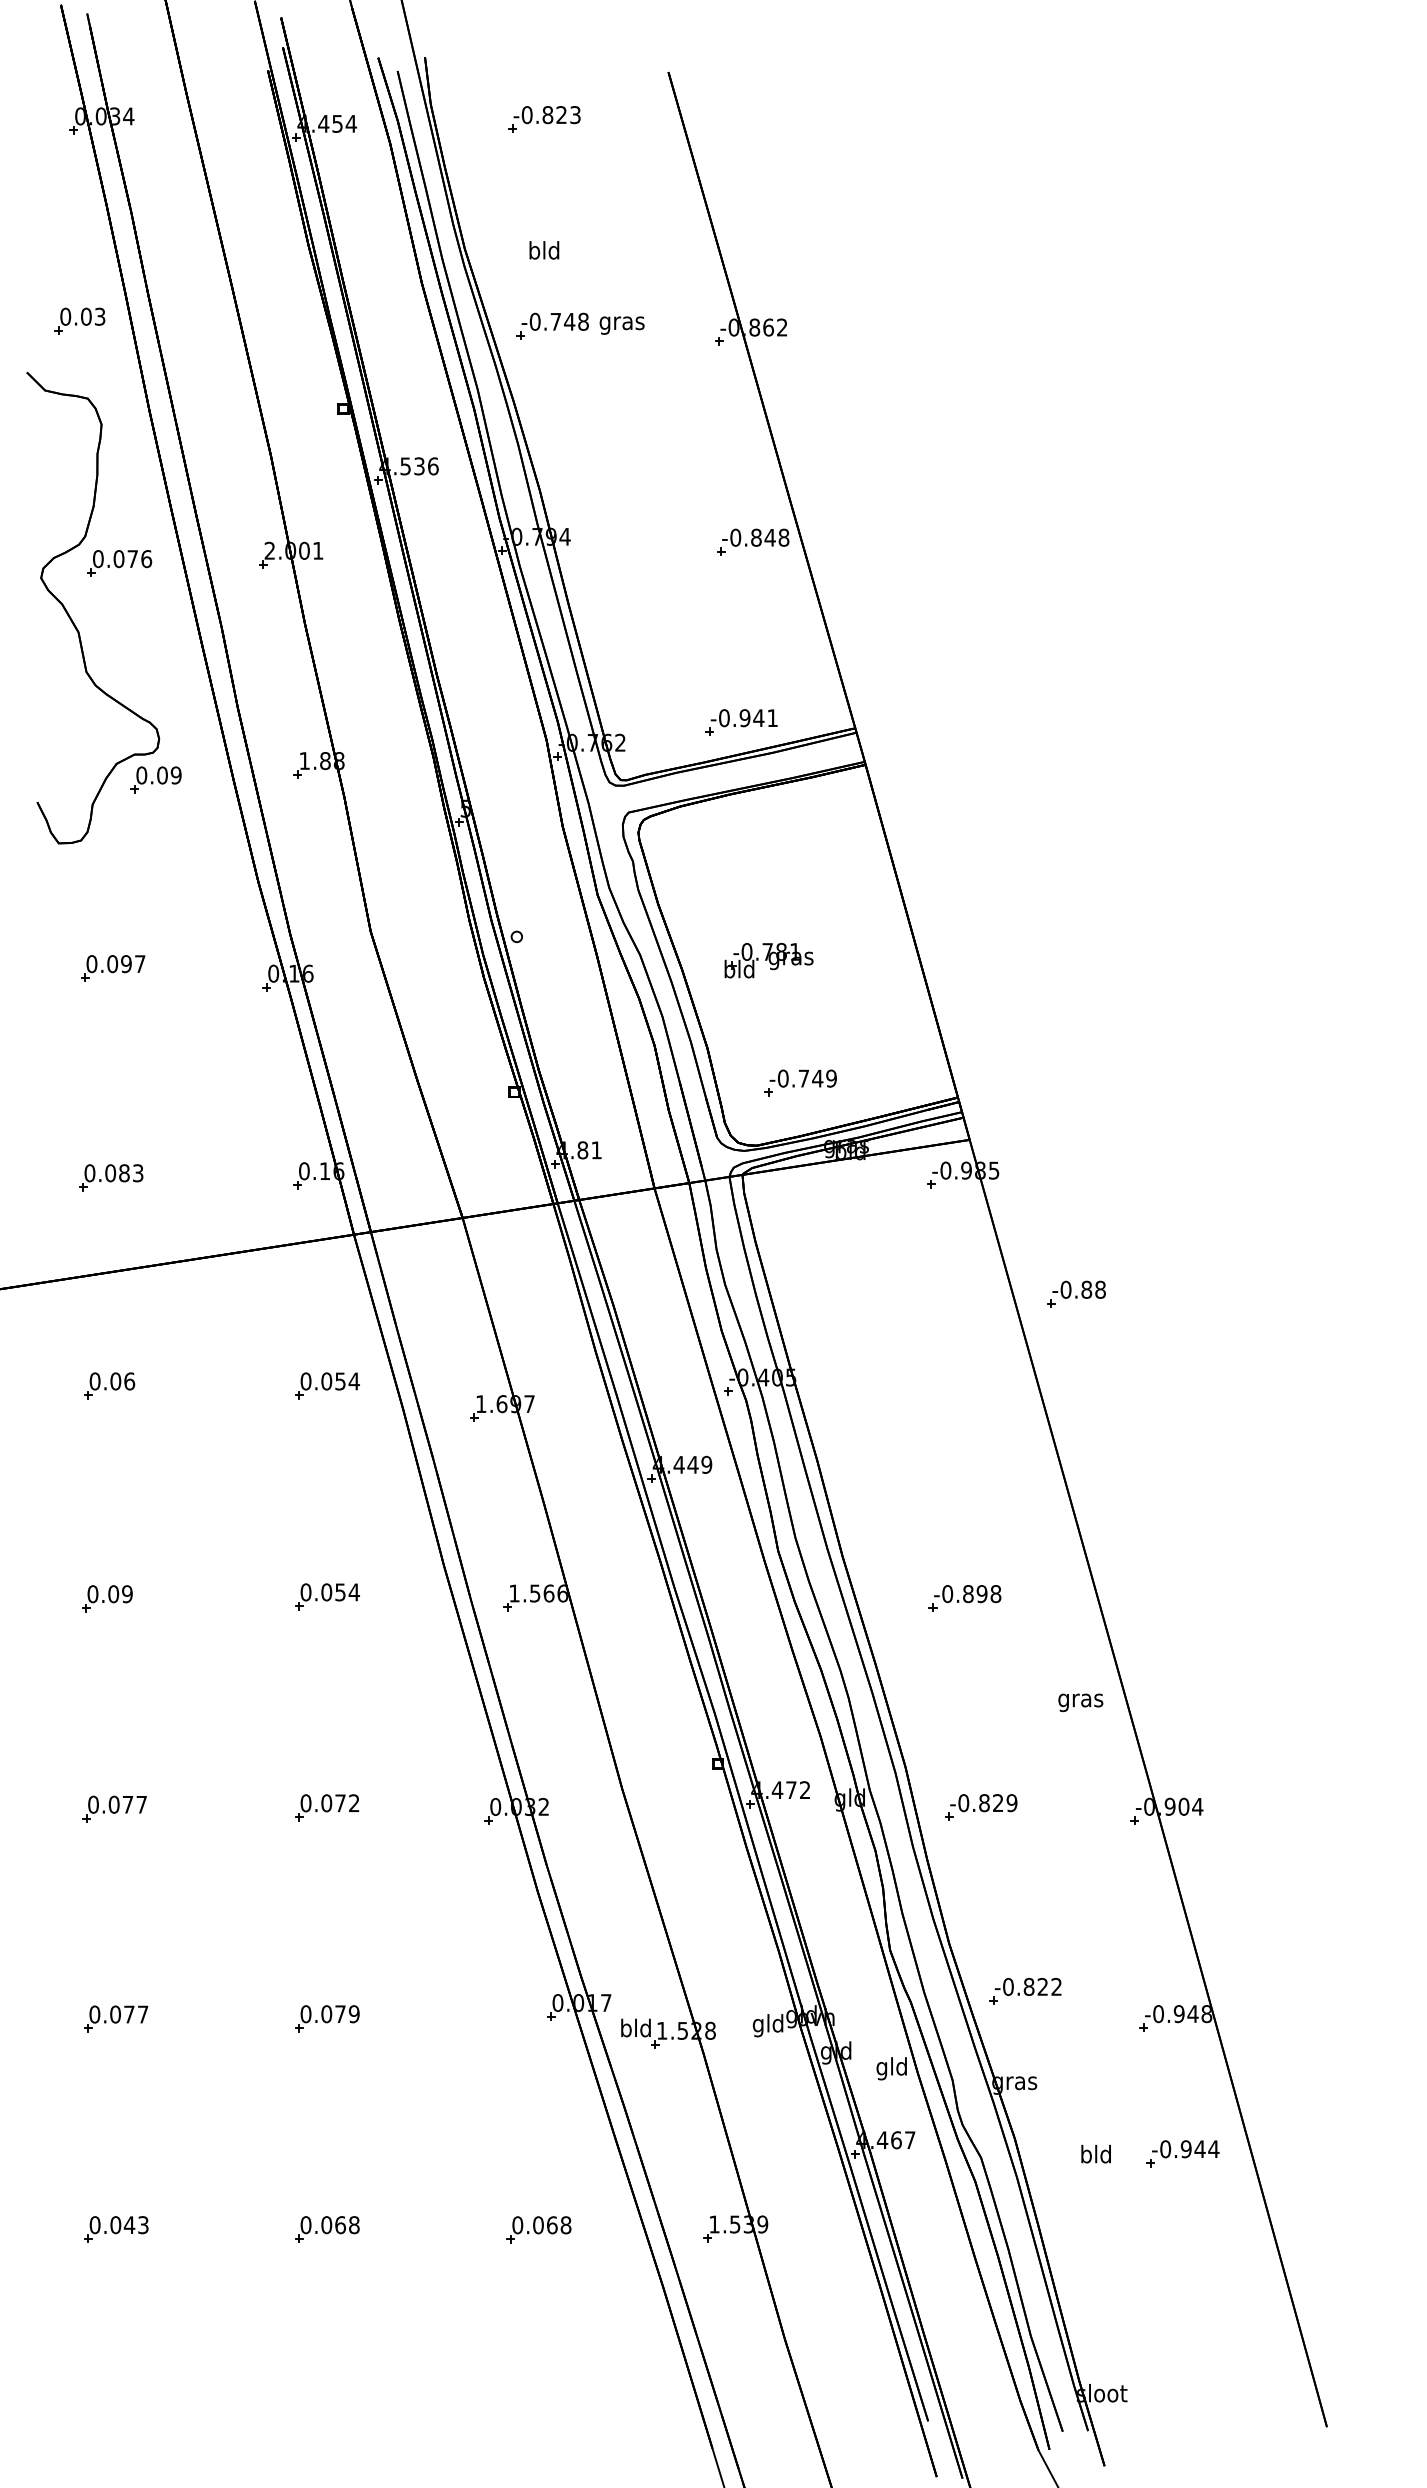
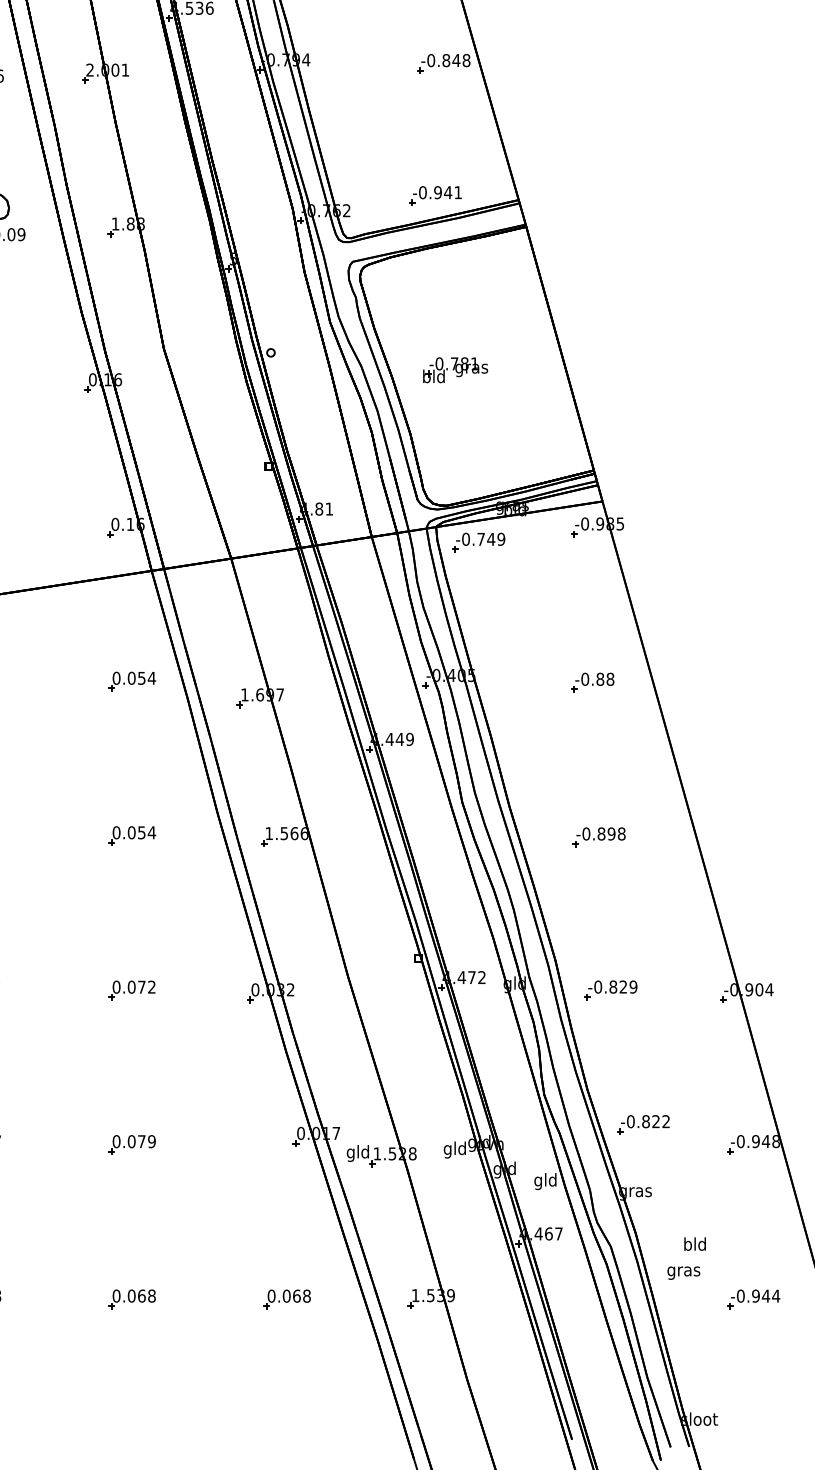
part: (800, 1082) -> (478, 542), moved
part: (1076, 1293) -> (592, 682), moved
text: (1080, 1702) -> (683, 1272), moved
text: (625, 2029) -> (350, 1152), bld -> gld
part: (1182, 2153) -> (753, 1299), moved

